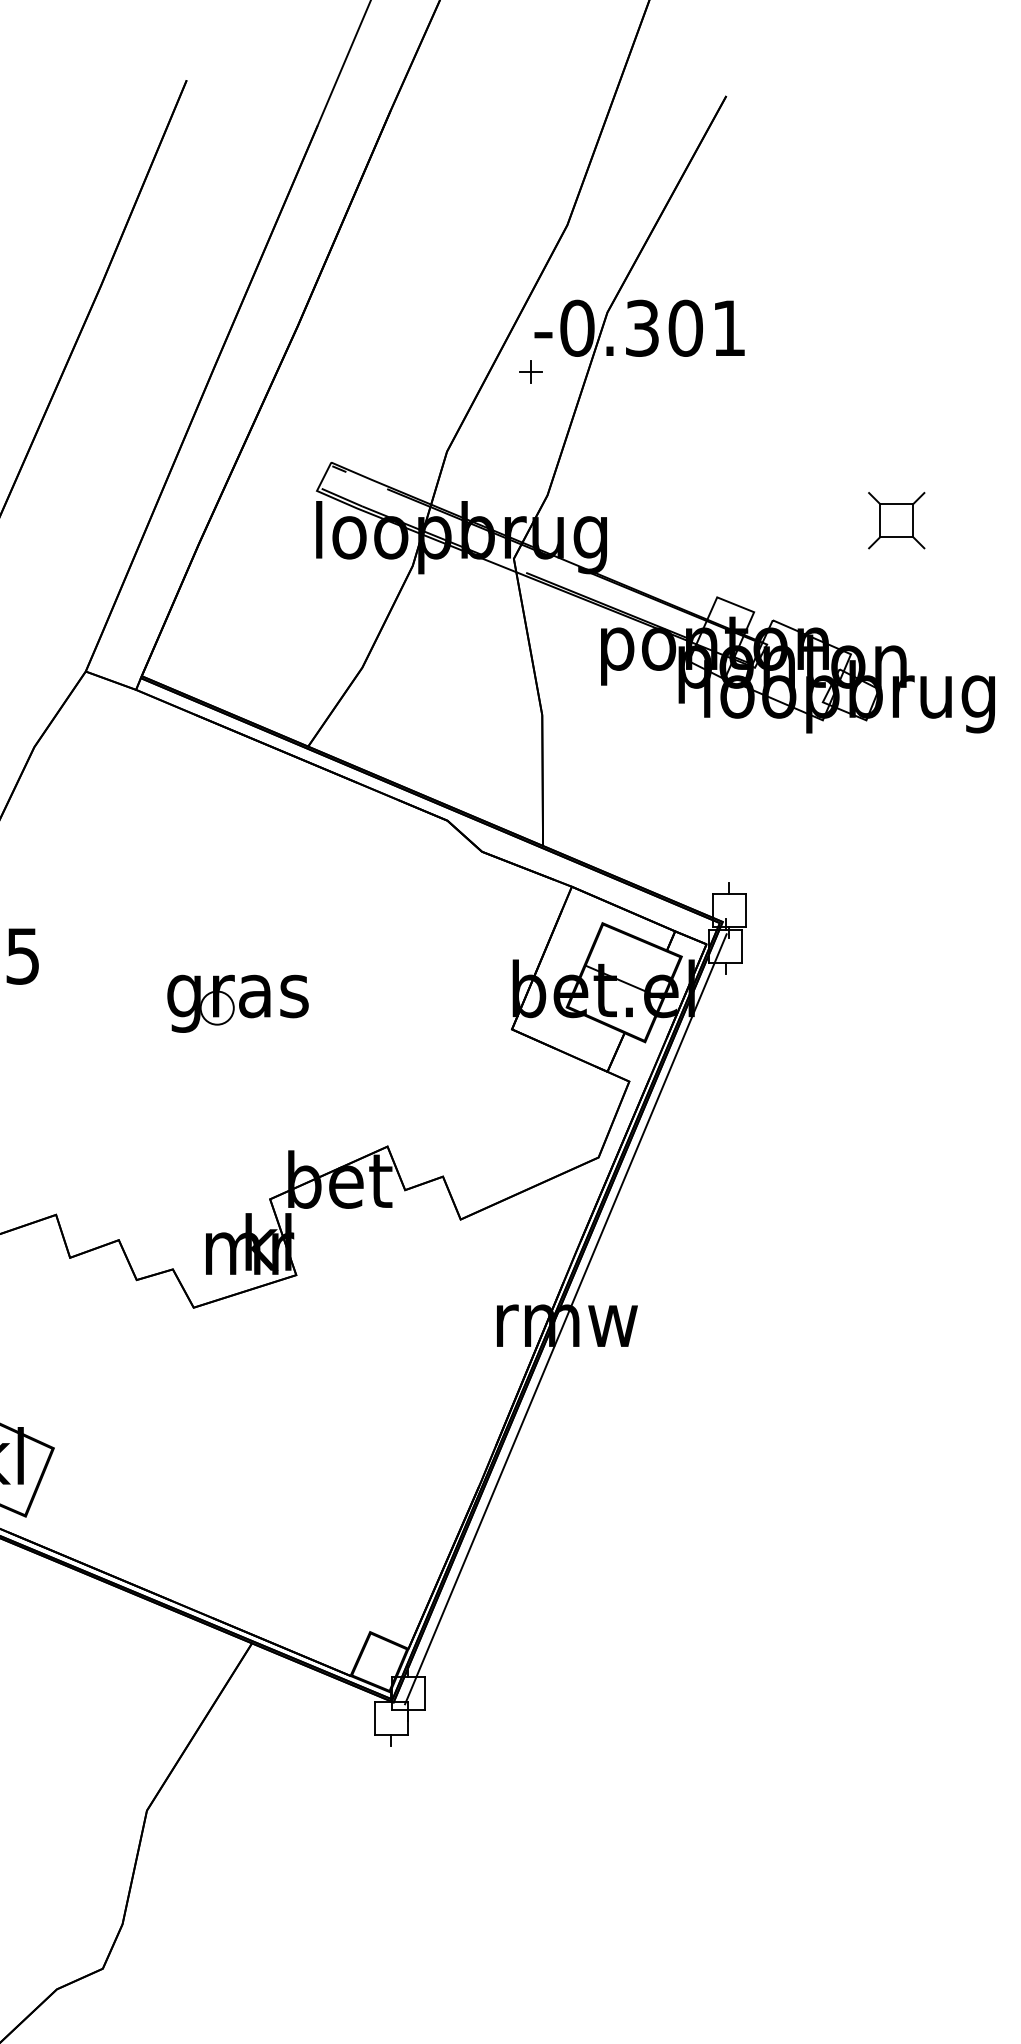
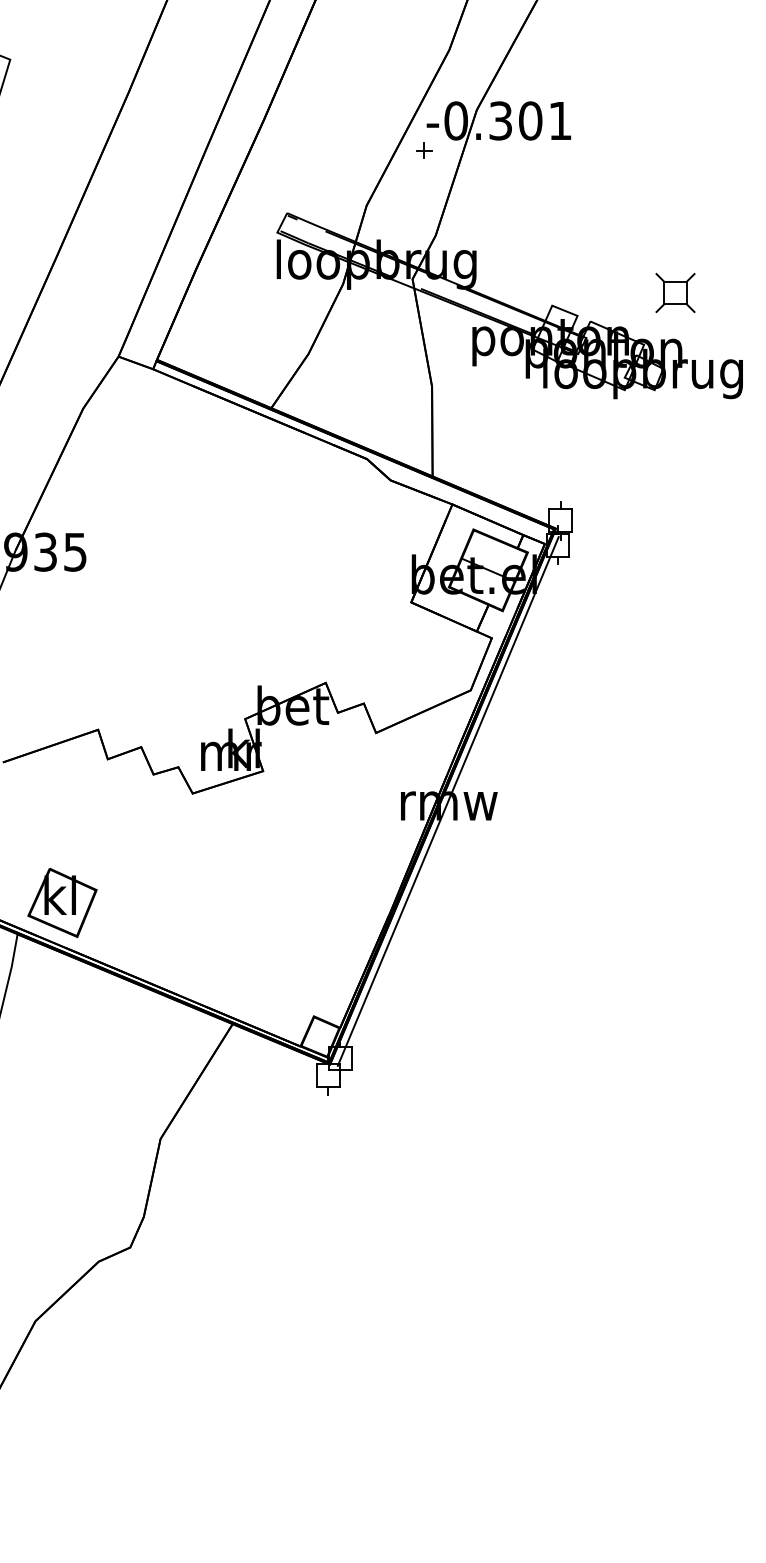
part: (896, 521) -> (675, 293), moved
part: (237, 1003) -> (222, 584), removed

